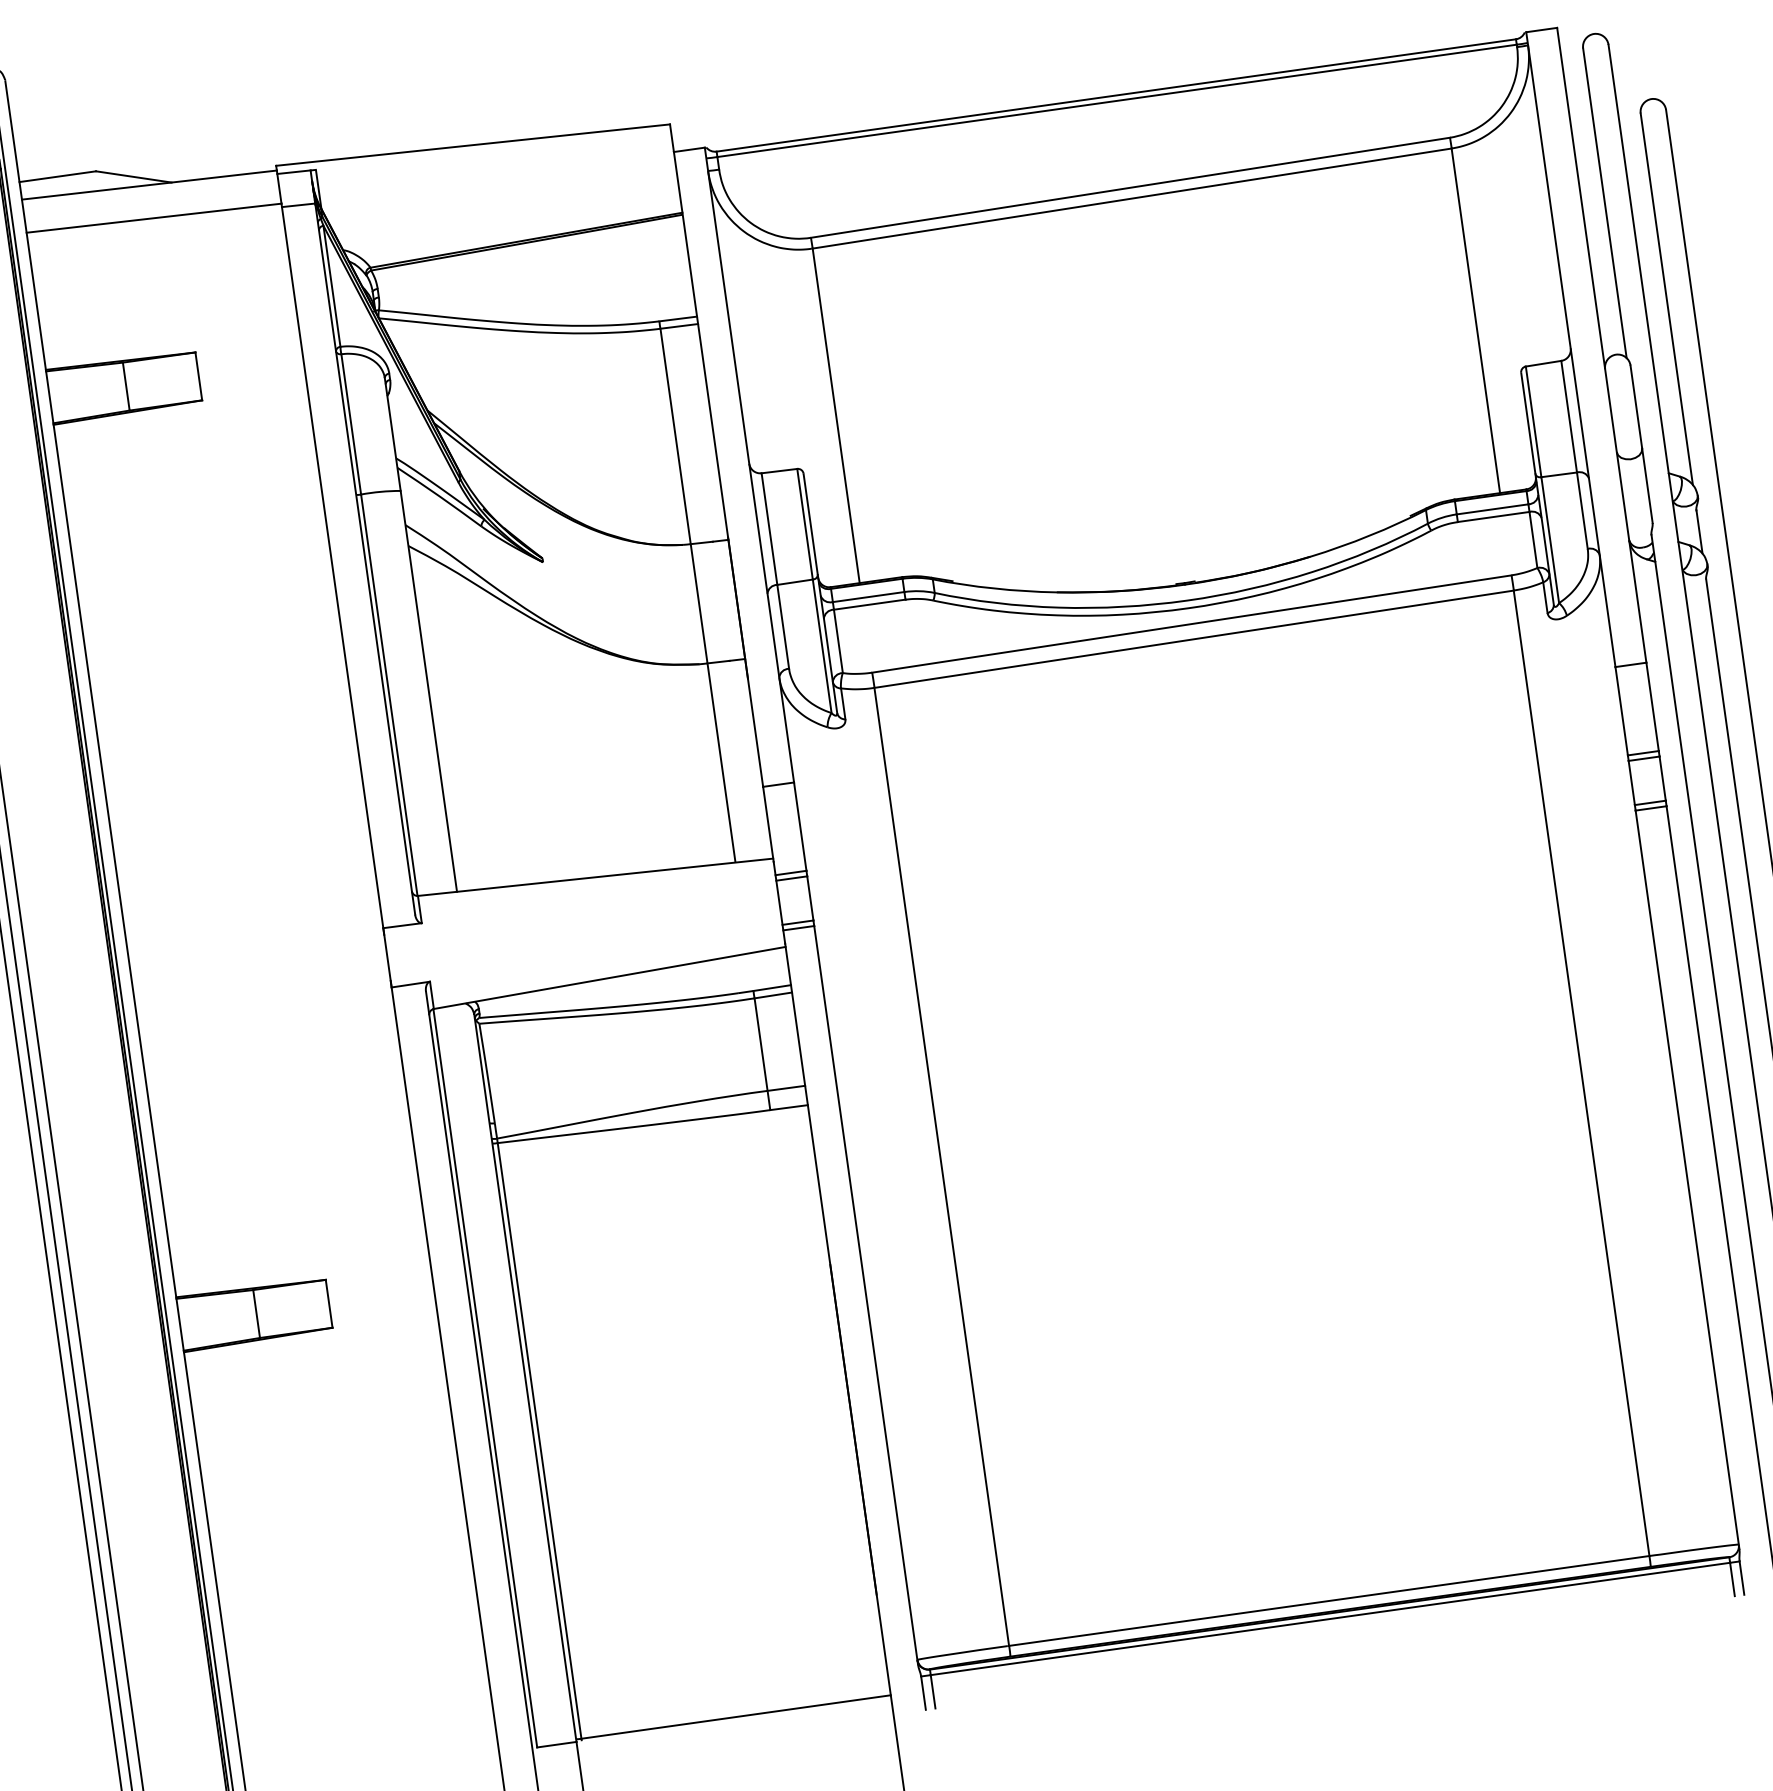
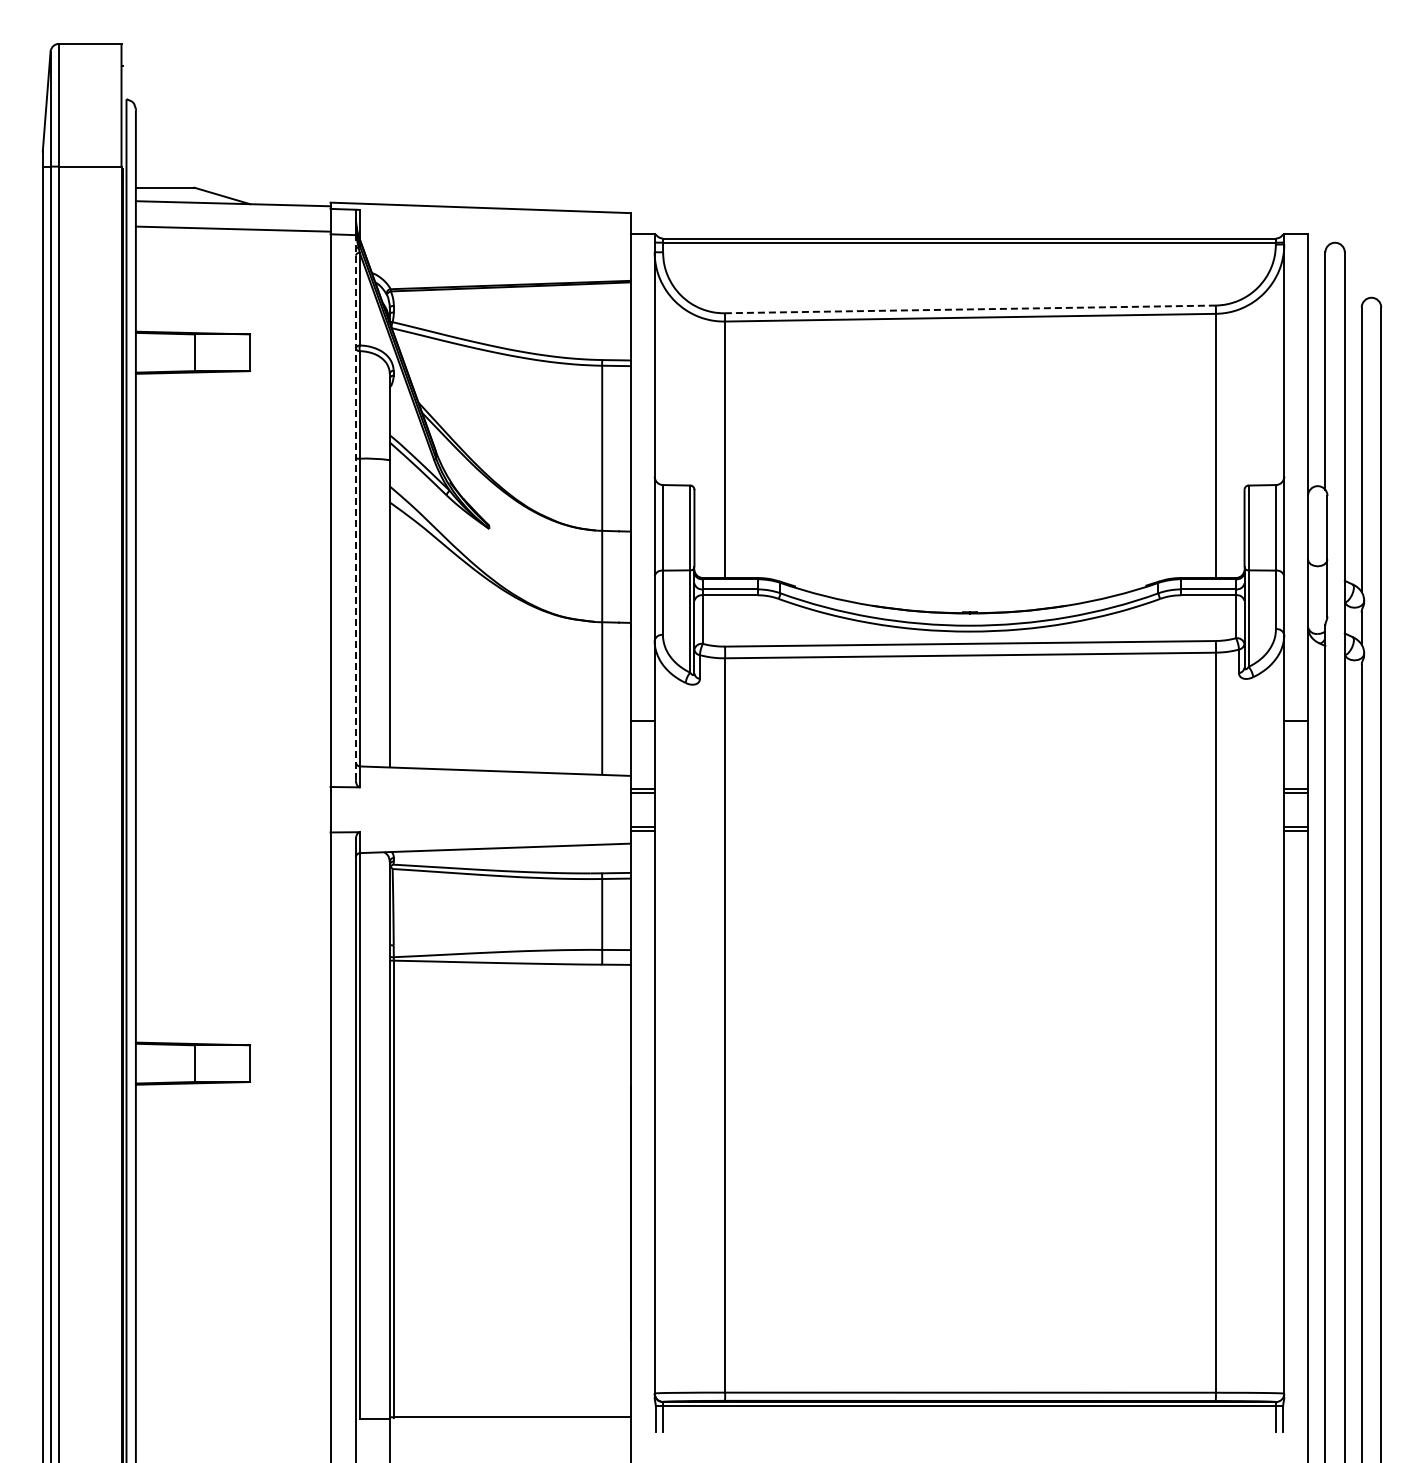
line: (1129, 188) -> (969, 309), solid -> dashed
line: (364, 558) -> (355, 507), solid -> dashed

